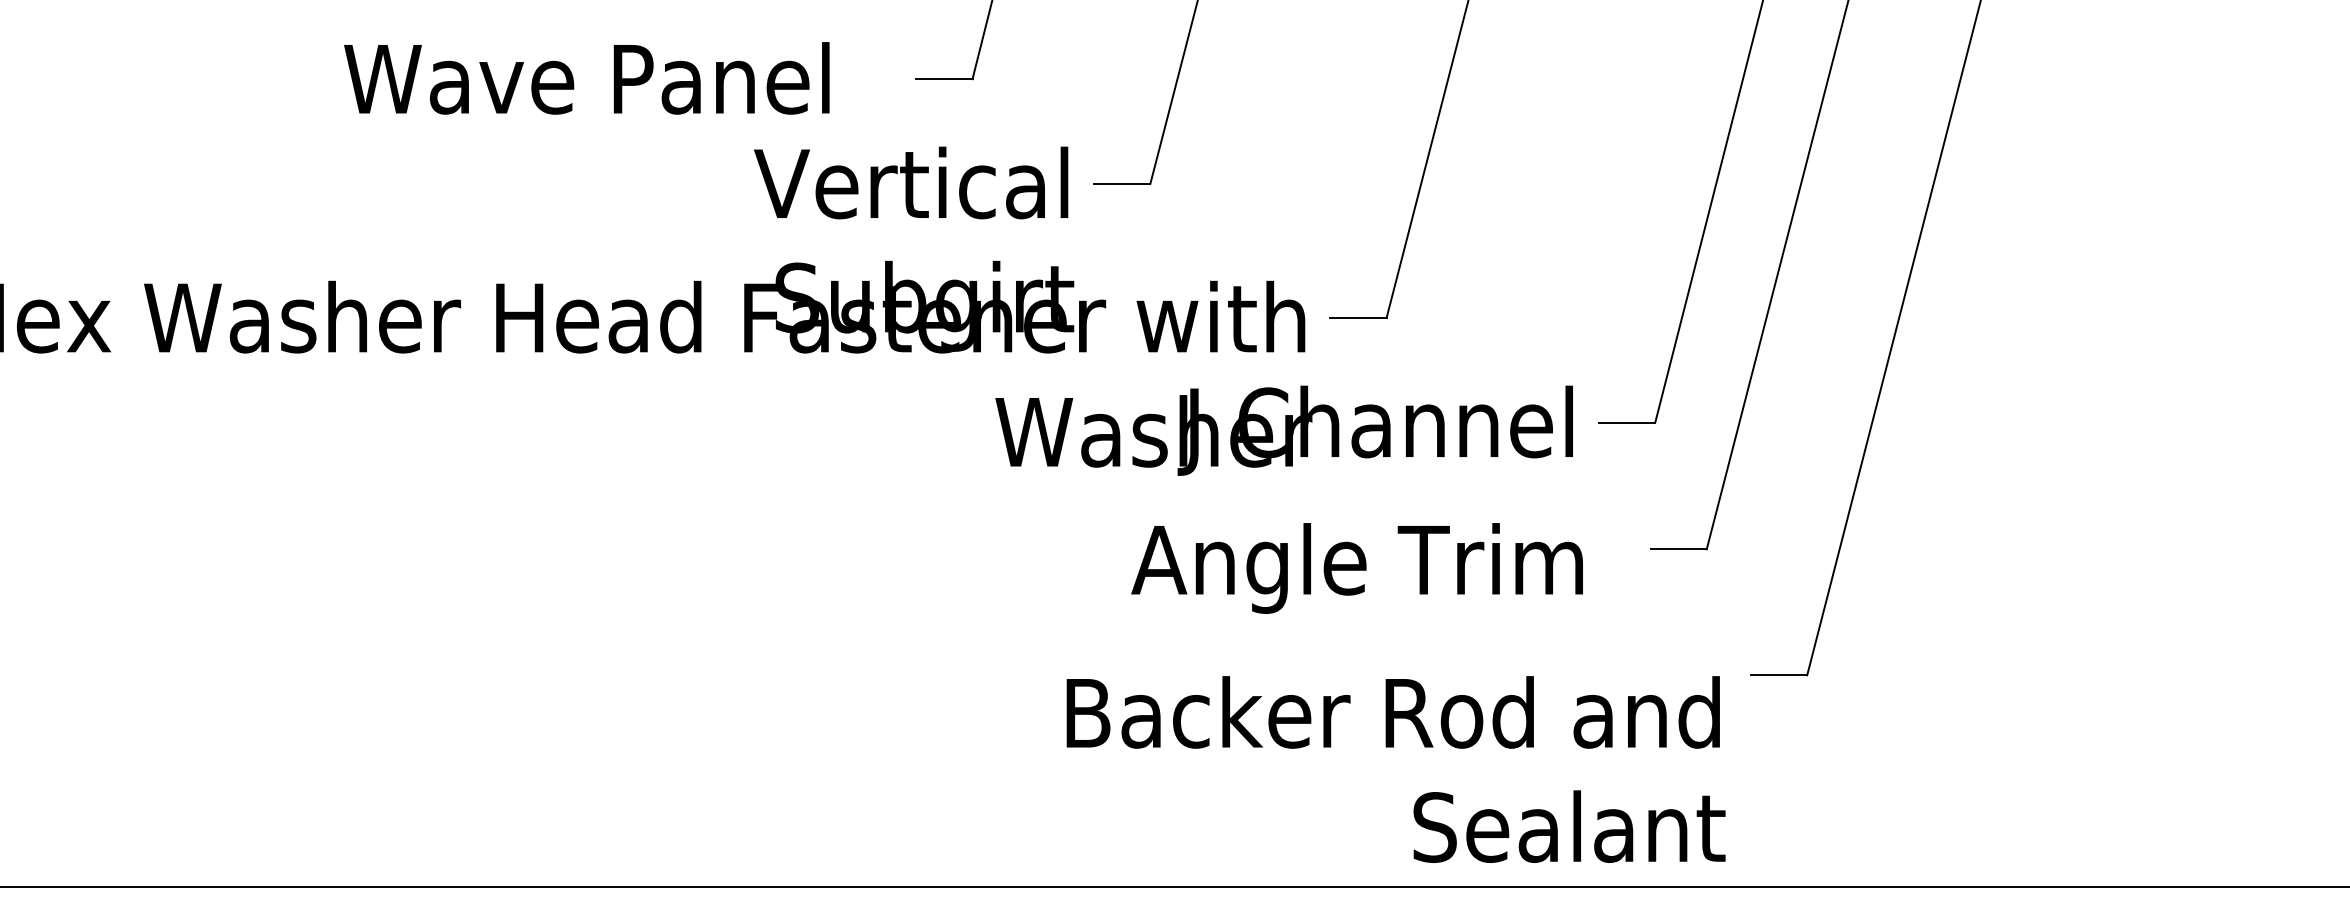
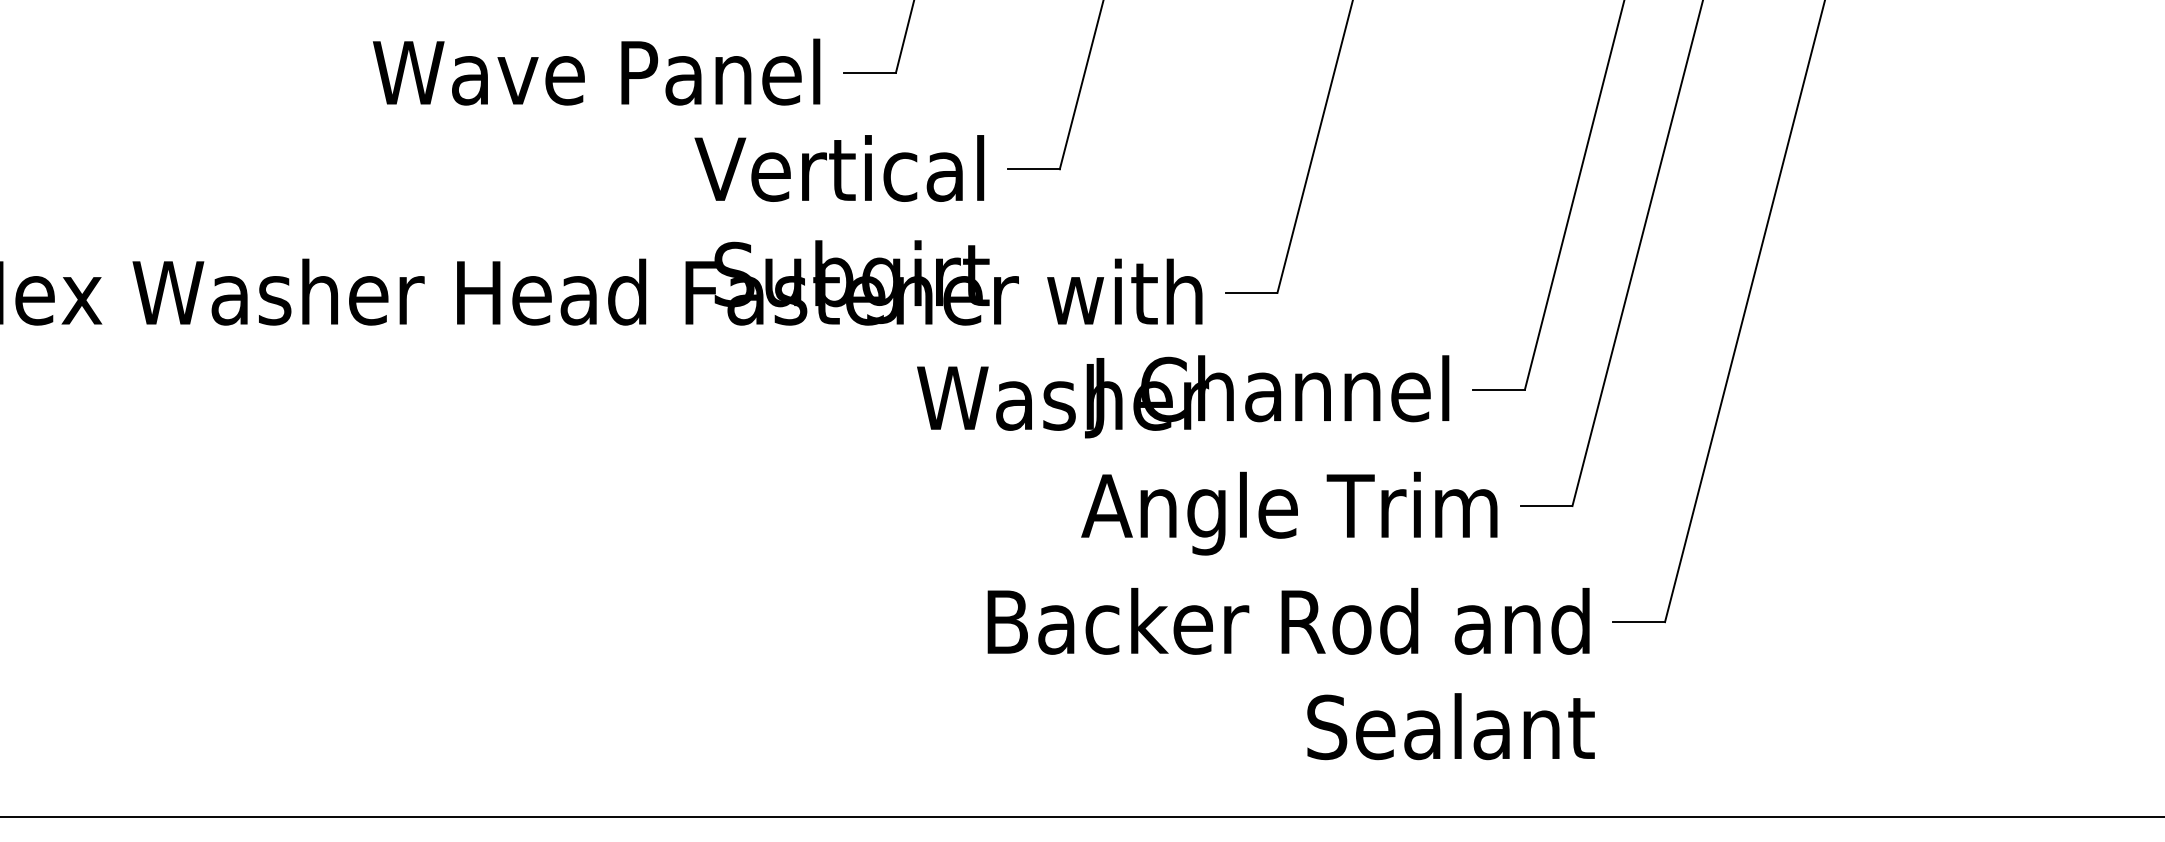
text: (586, 77) -> (596, 71), moved
text: (1357, 568) -> (1289, 513), moved
text: (1395, 770) -> (1290, 674), moved

